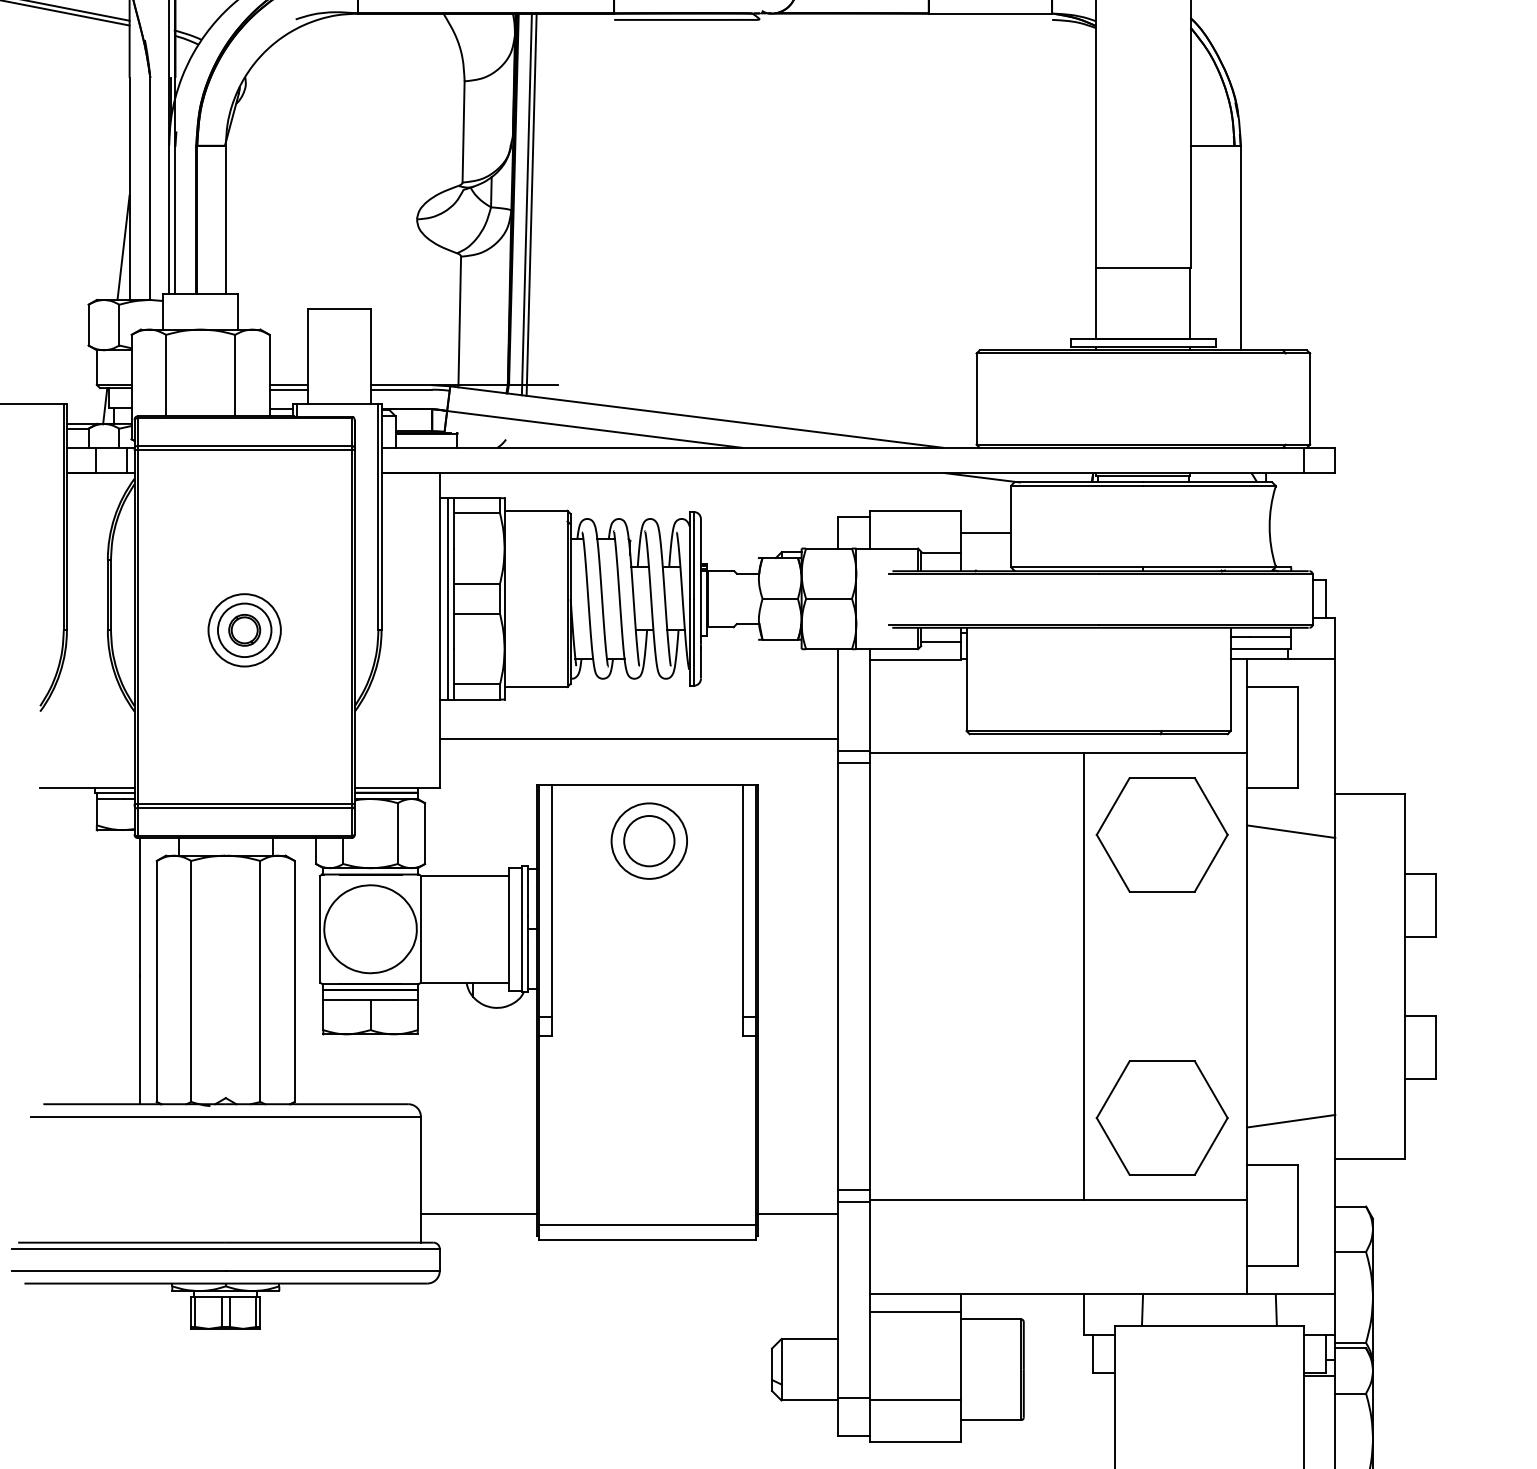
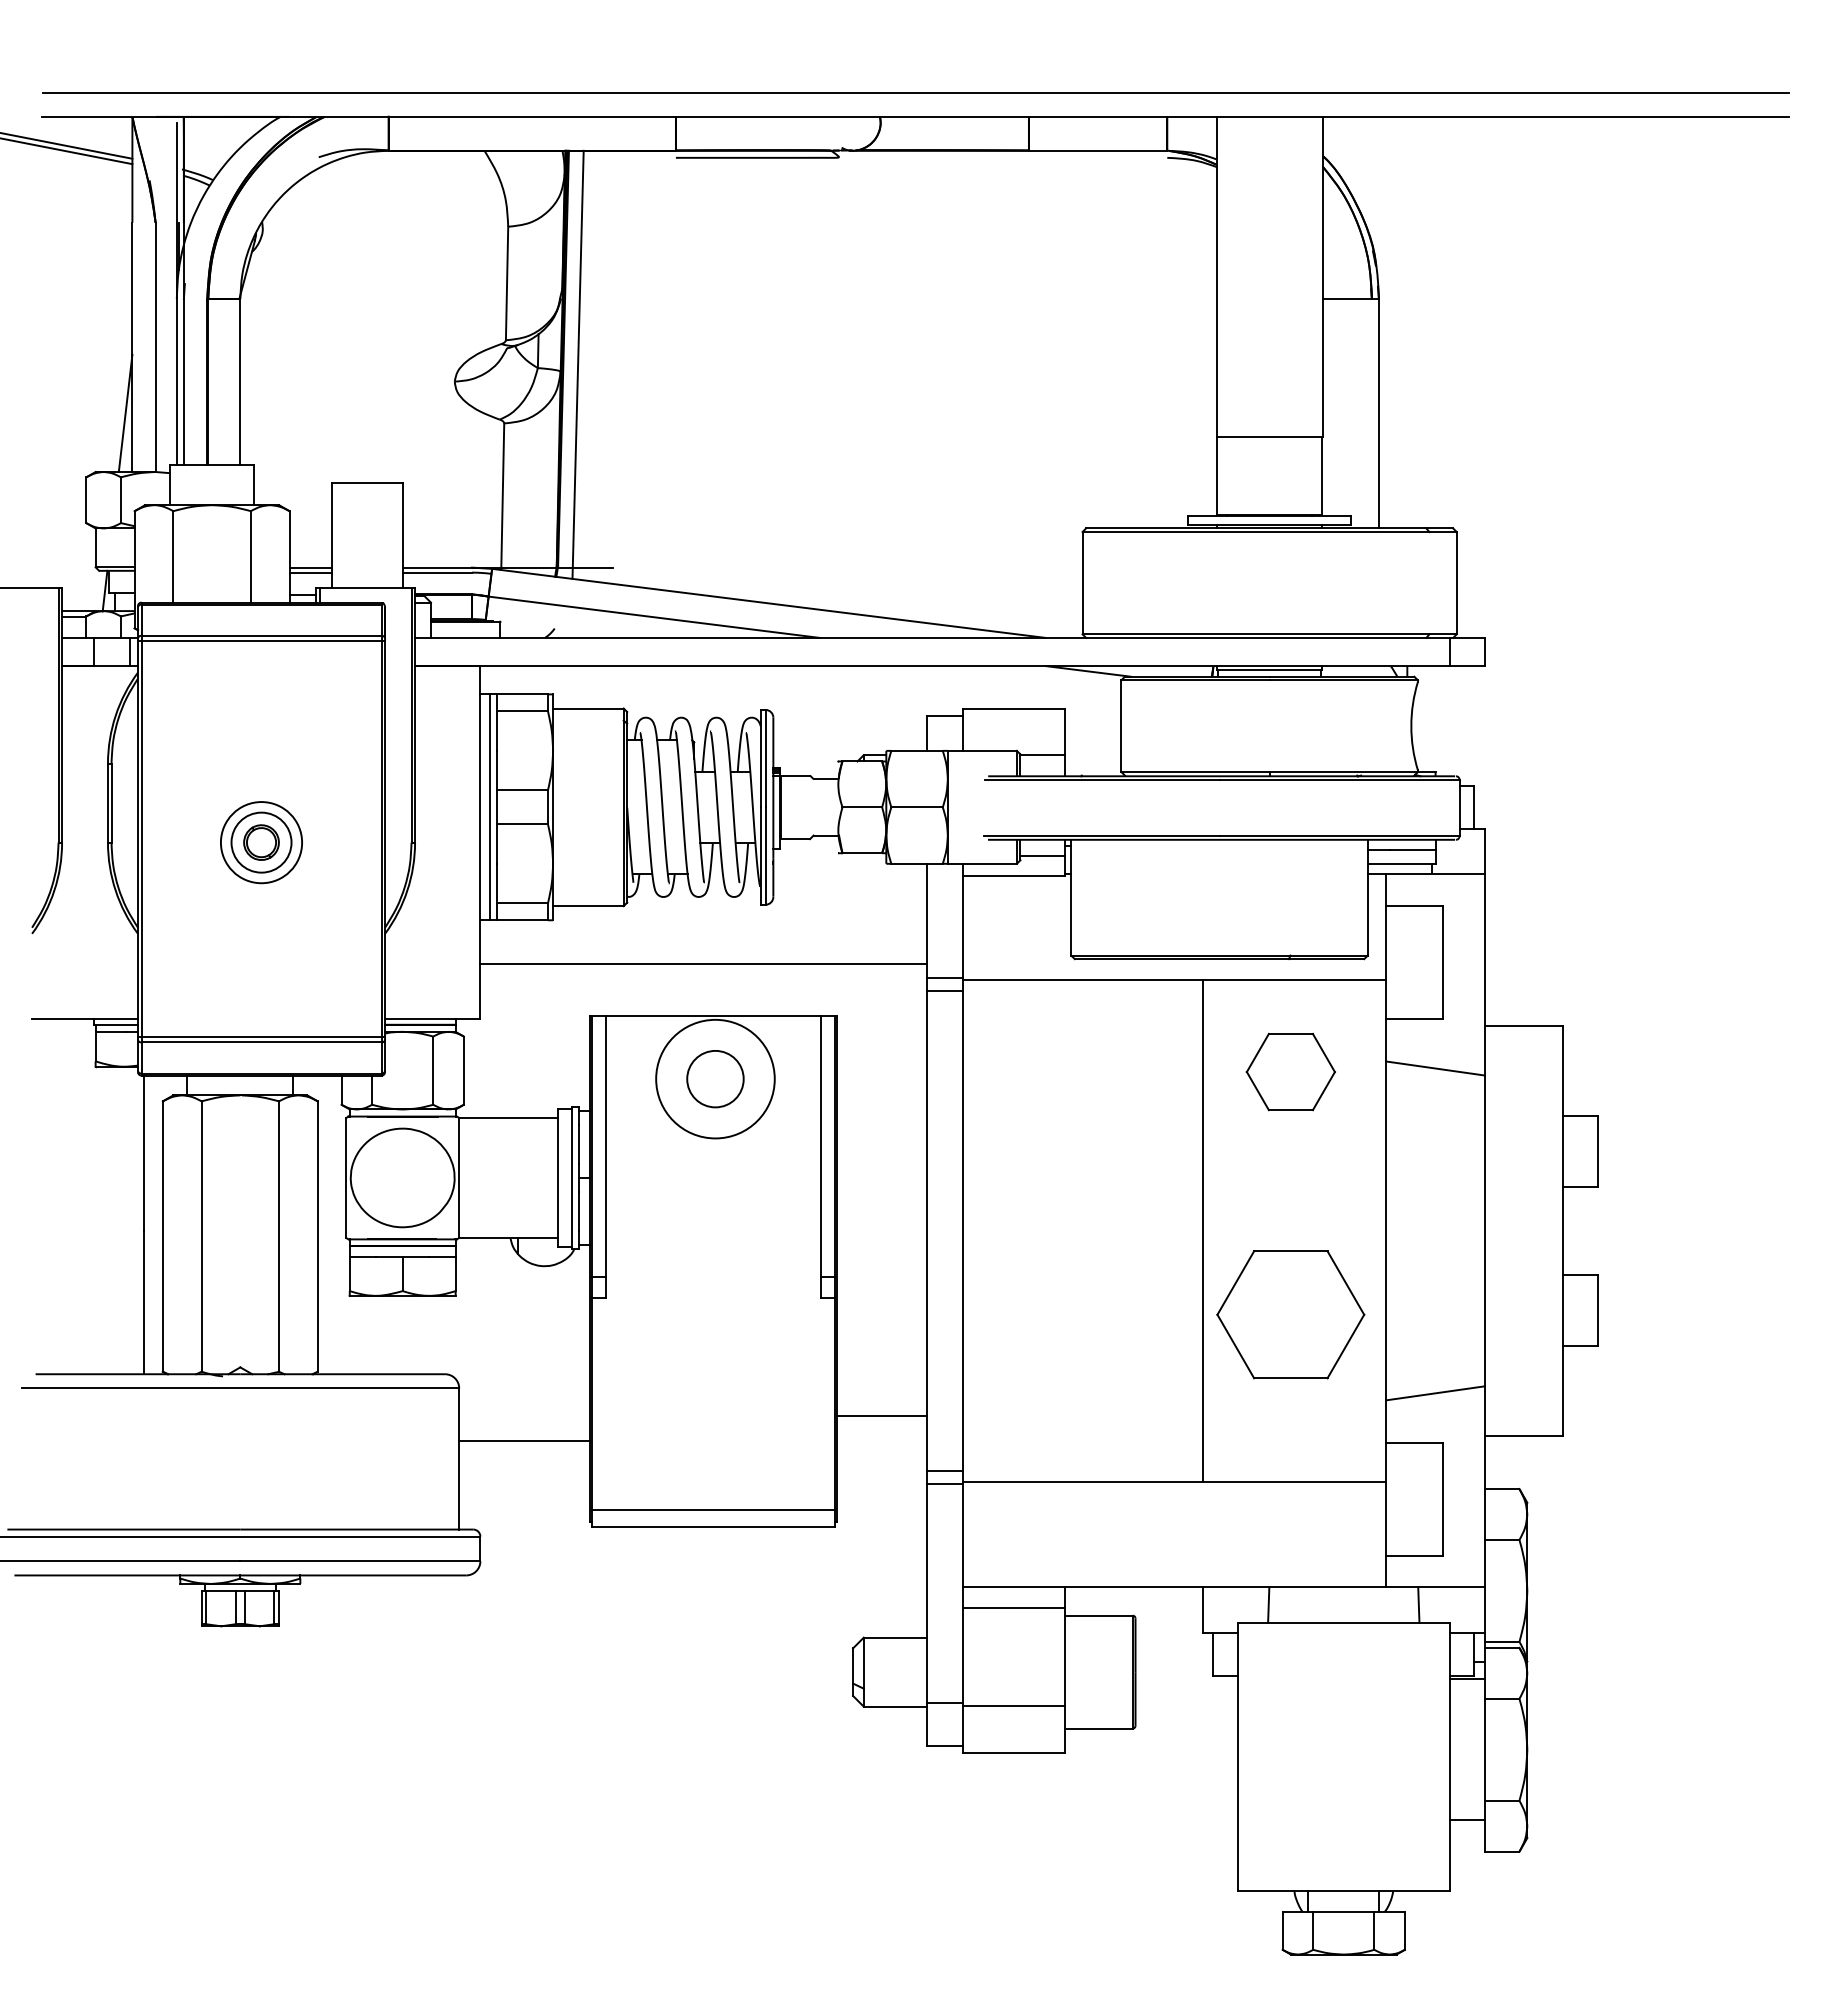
line: (531, 204) -> (583, 364), removed
line: (985, 533) -> (1092, 733), removed
part: (1161, 834) -> (1290, 1071), size x0.6
circle: (649, 840) -> (715, 1078), size x1.4
part: (1161, 1117) -> (1290, 1314), moved
line: (479, 1214) -> (524, 1441), moved
line: (797, 1214) -> (881, 1416), moved

